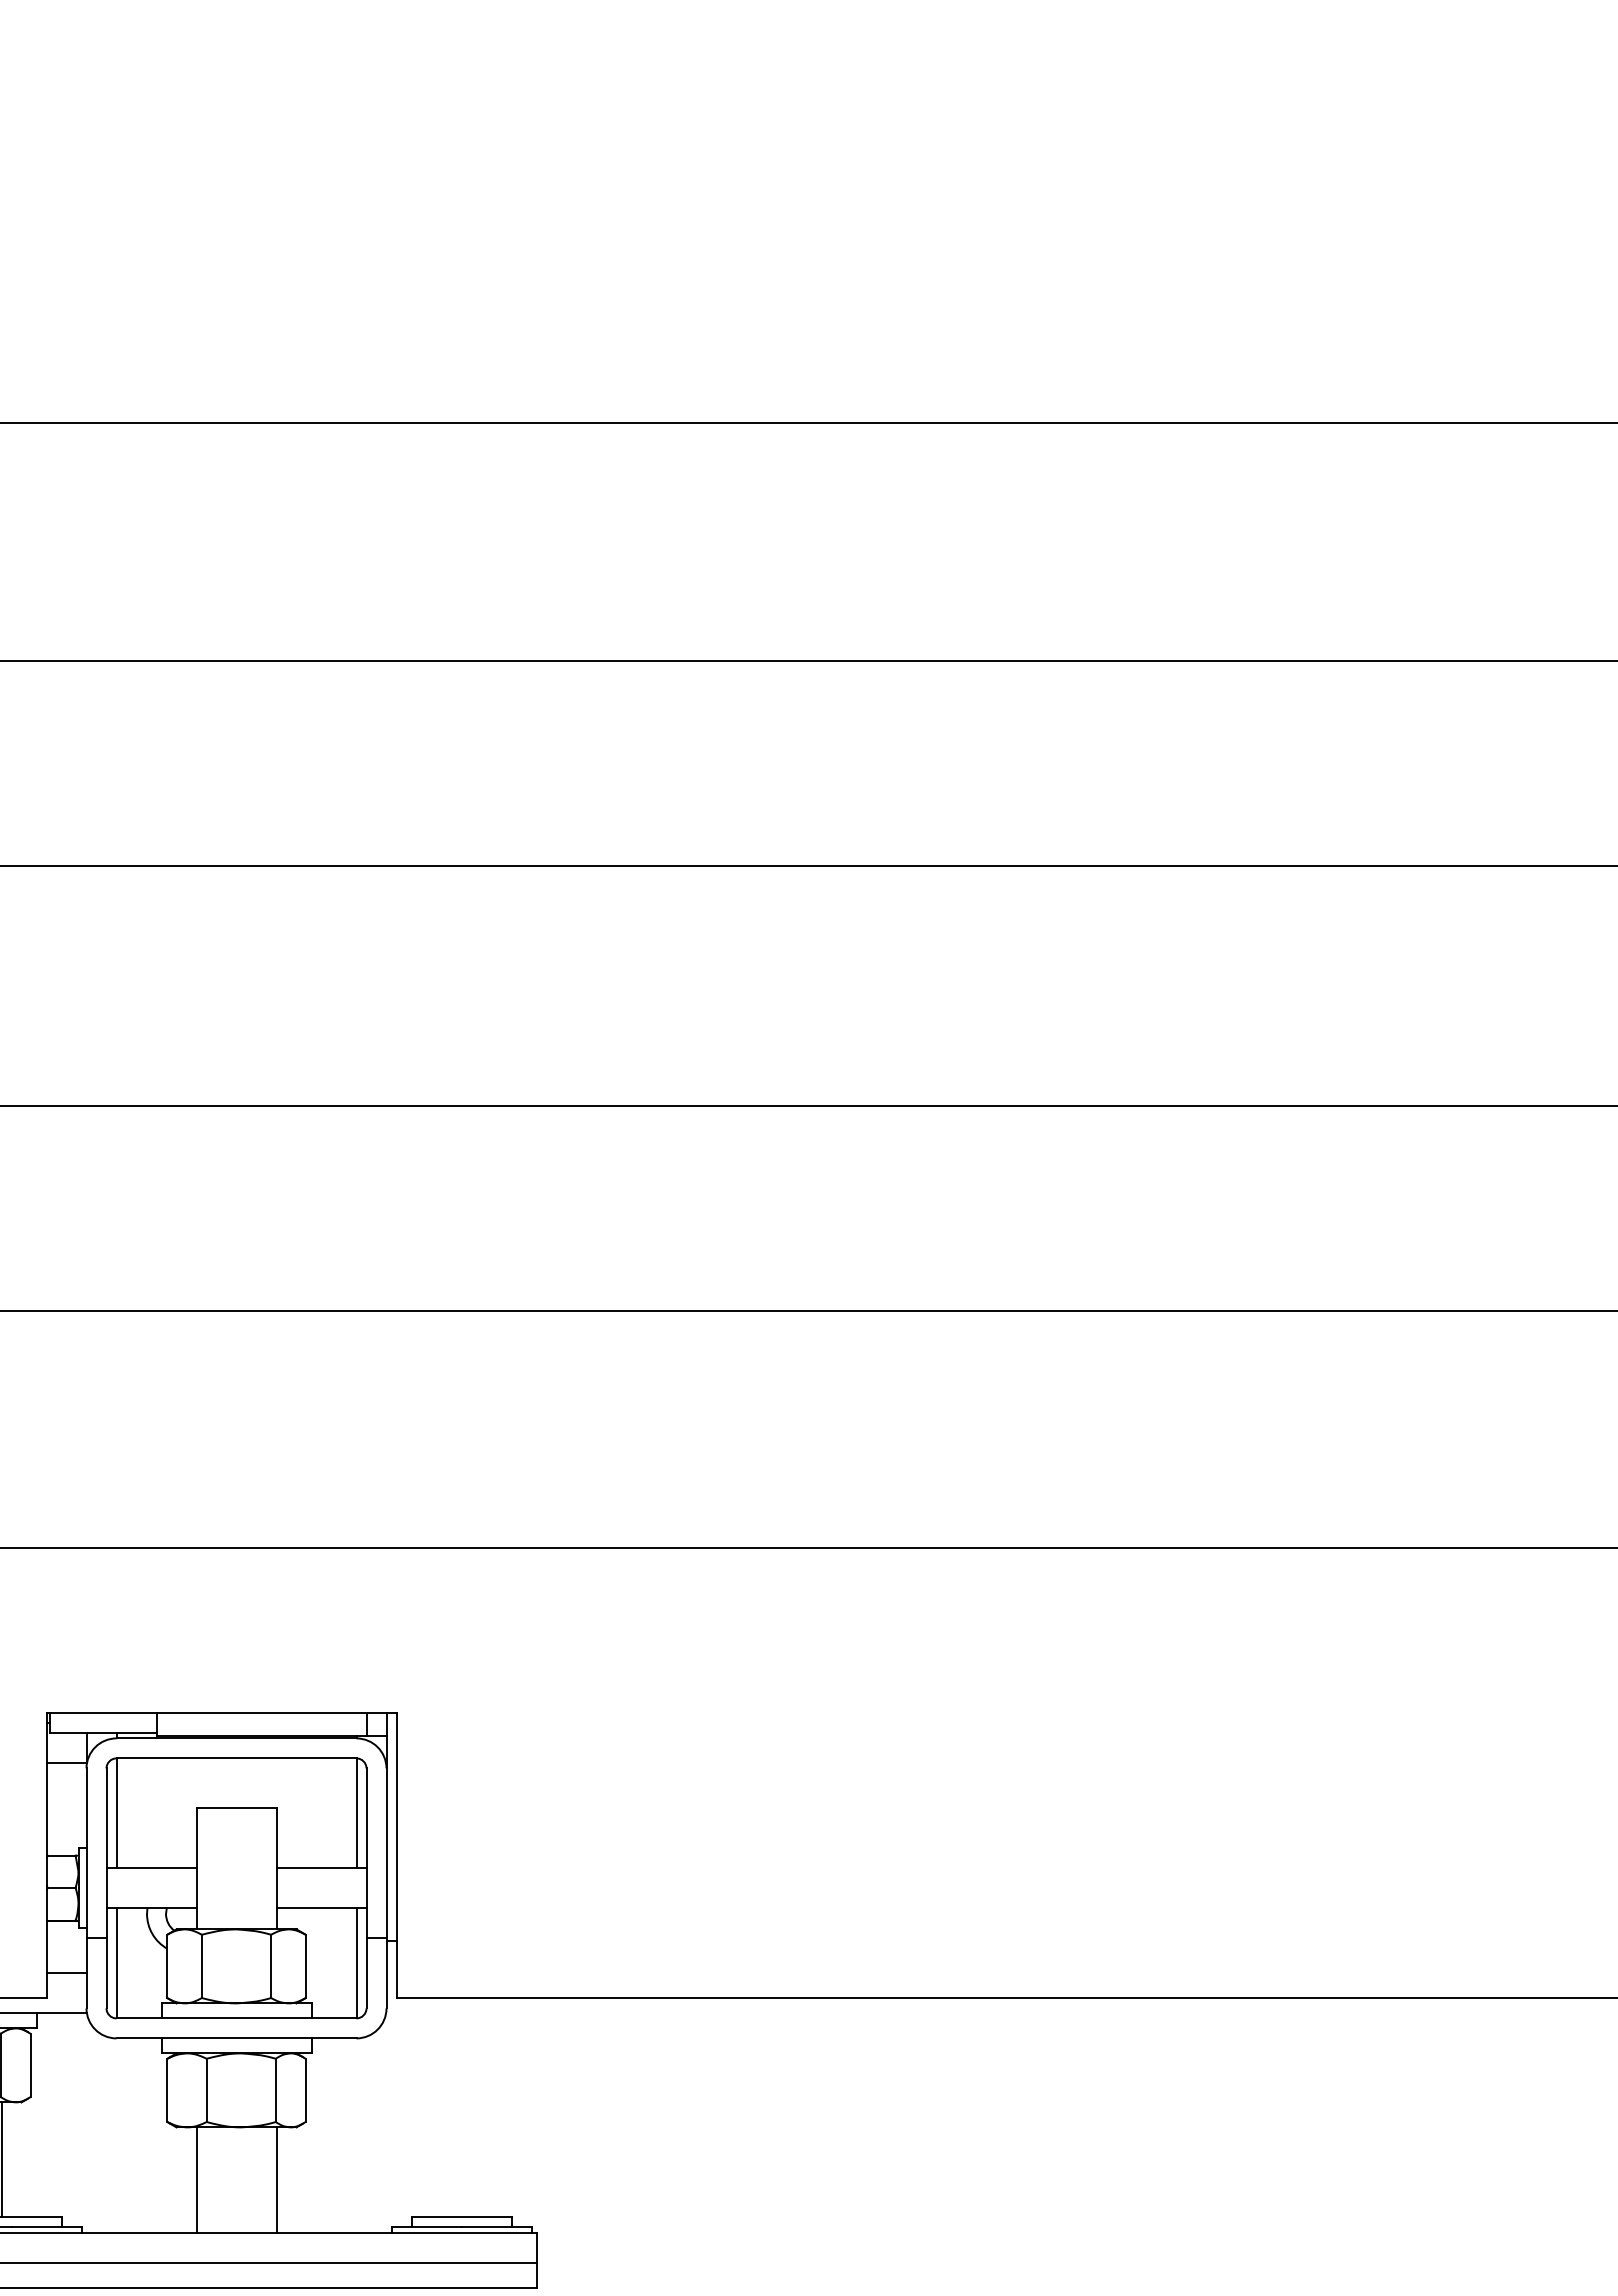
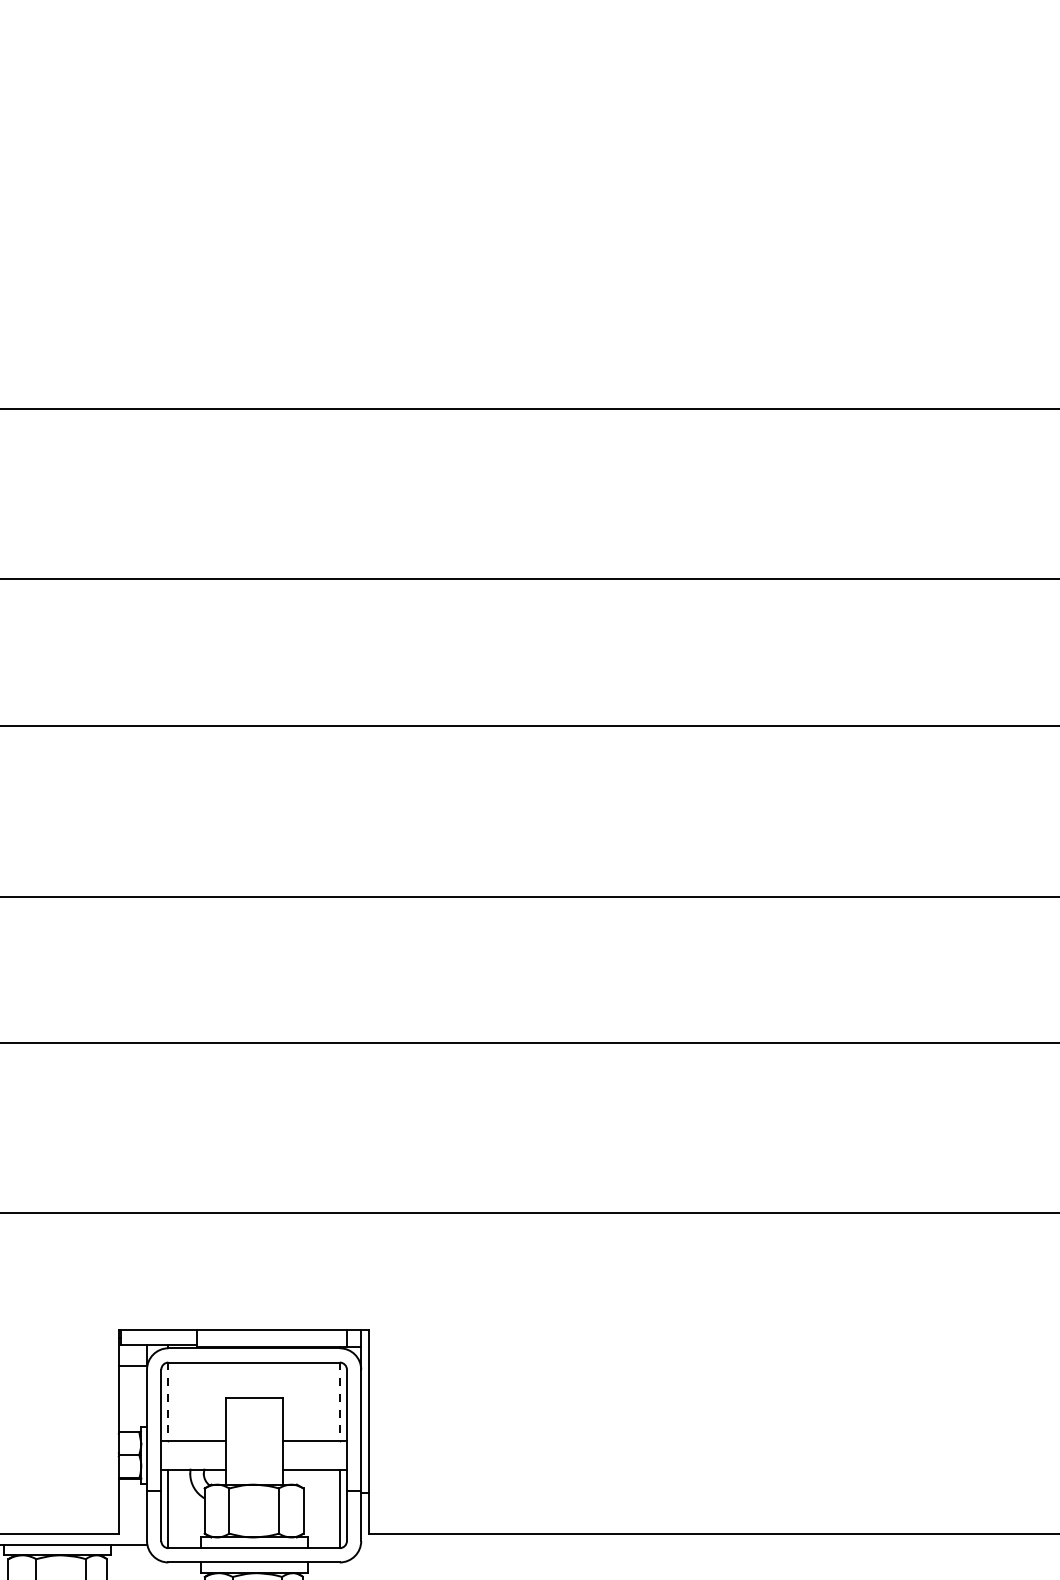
line: (116, 1813) -> (168, 1401), solid -> dashed
line: (356, 1813) -> (339, 1401), solid -> dashed
line: (66, 1973) -> (132, 1516), removed

